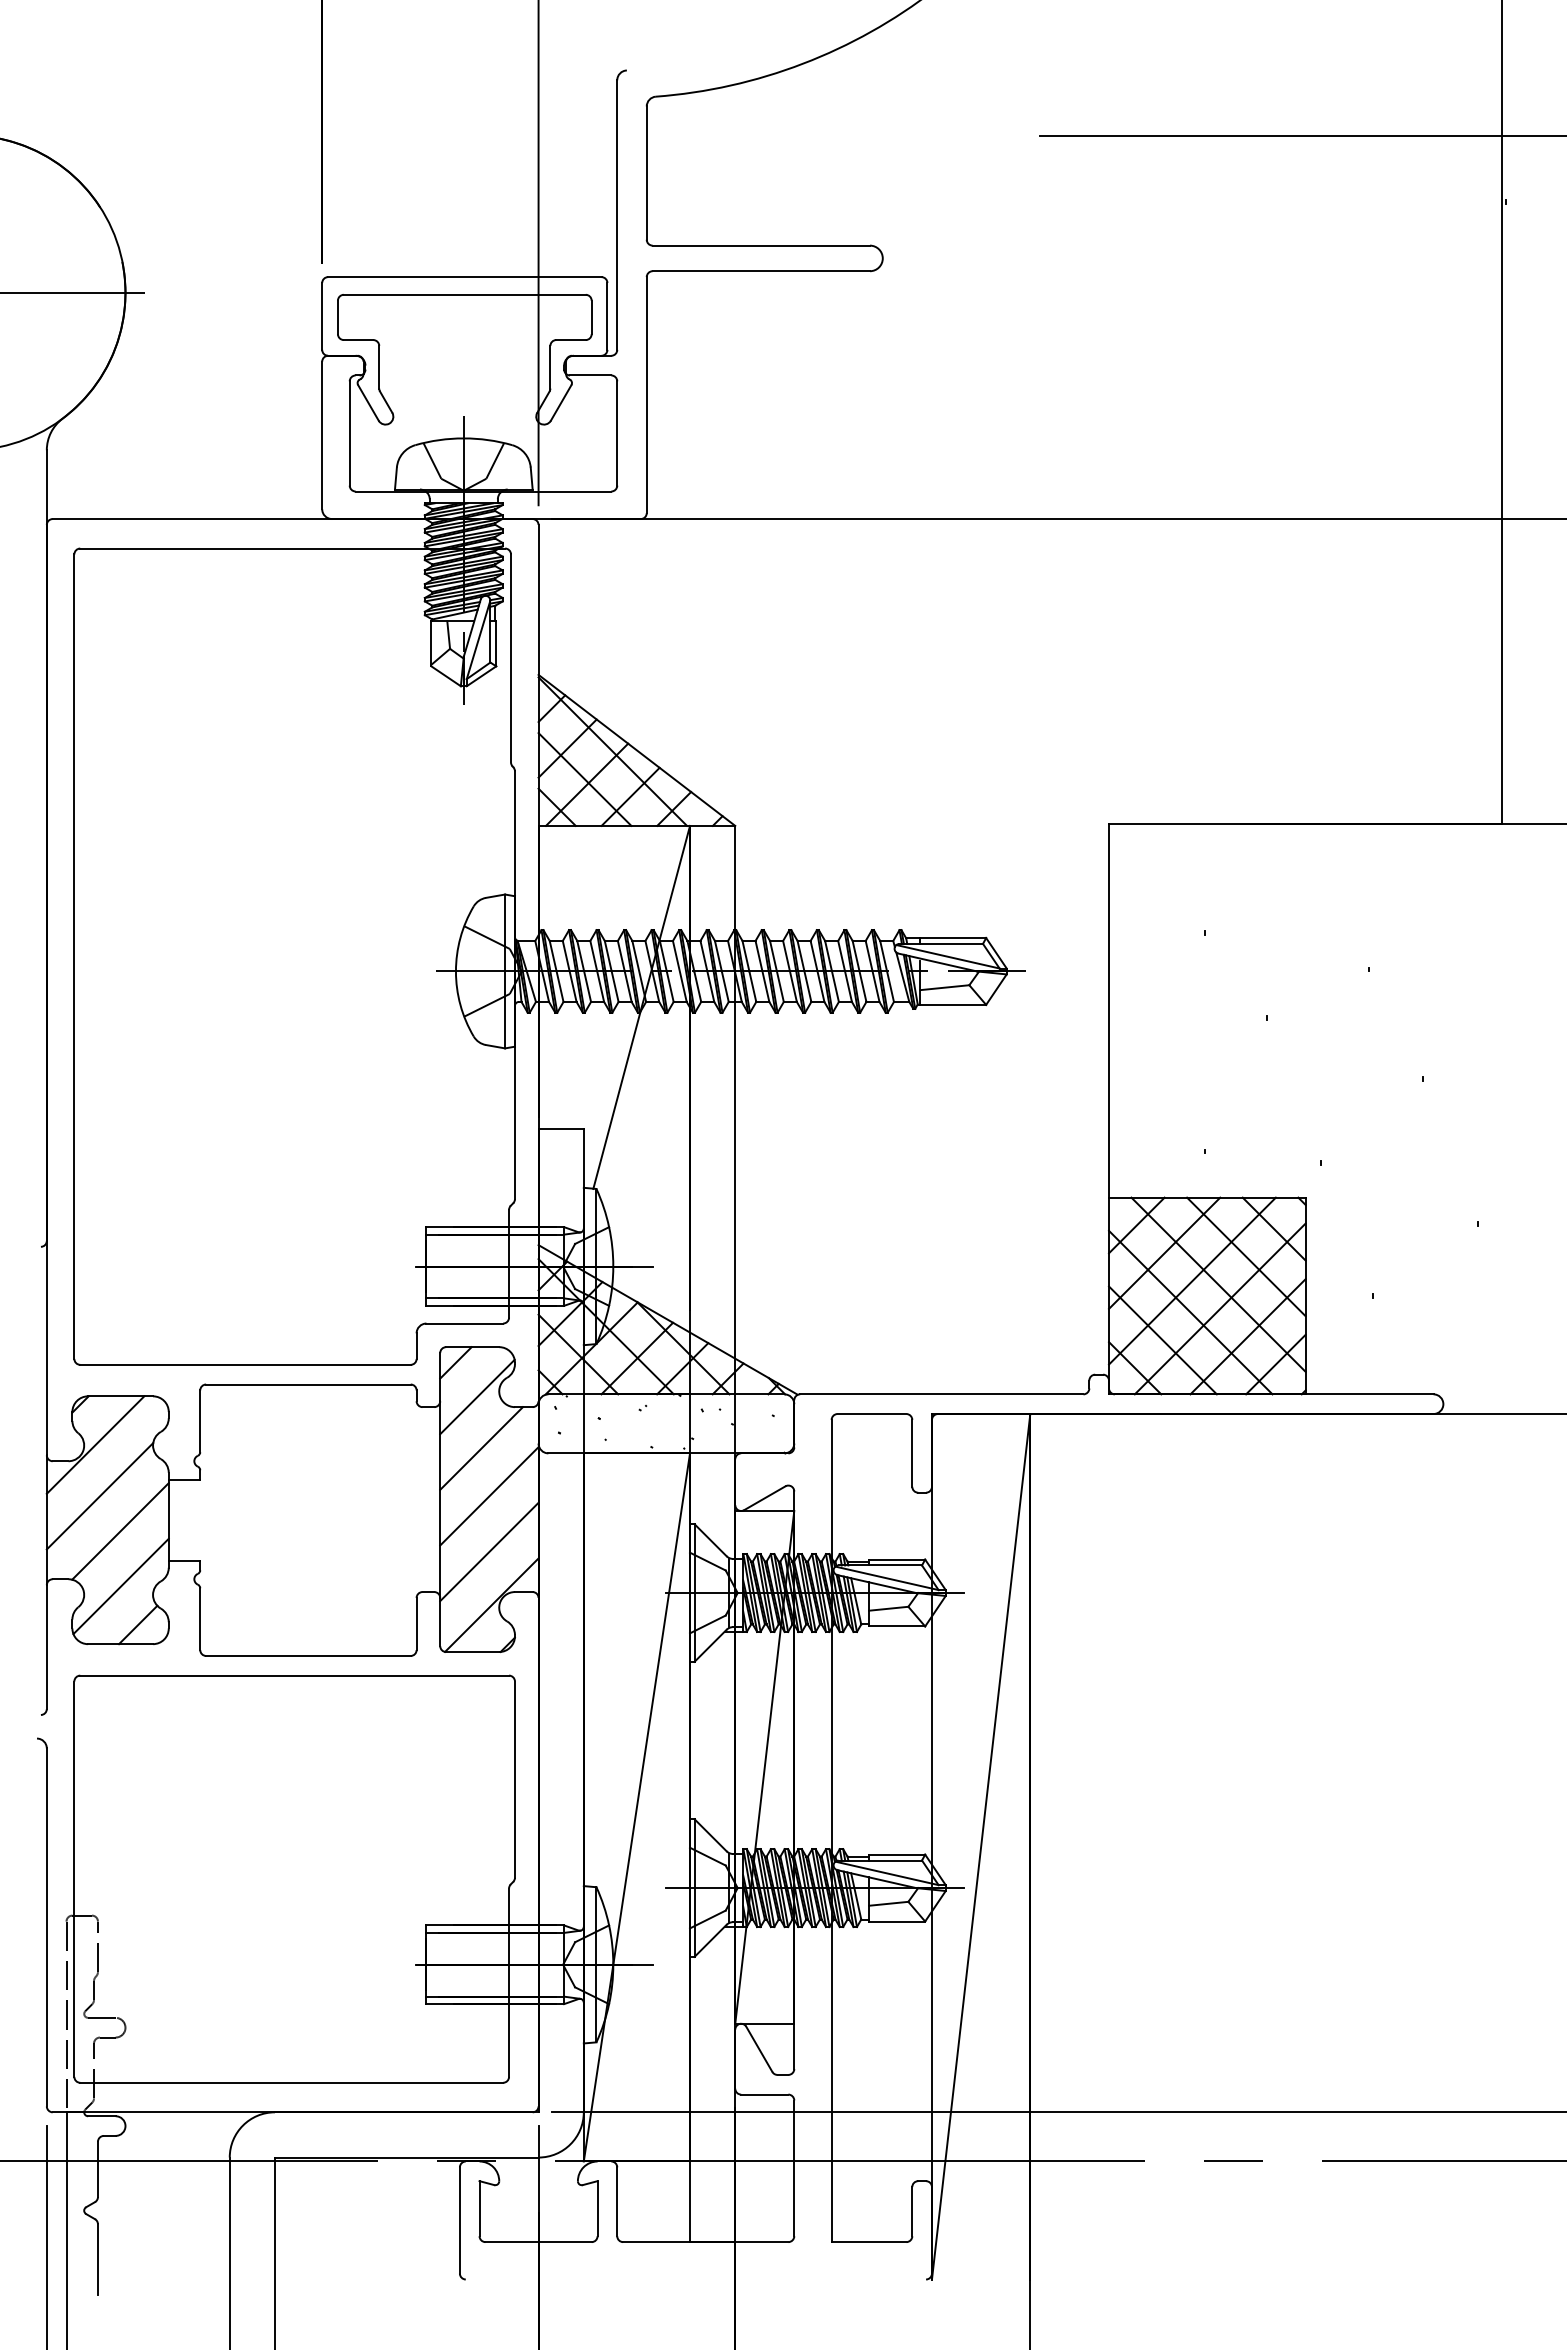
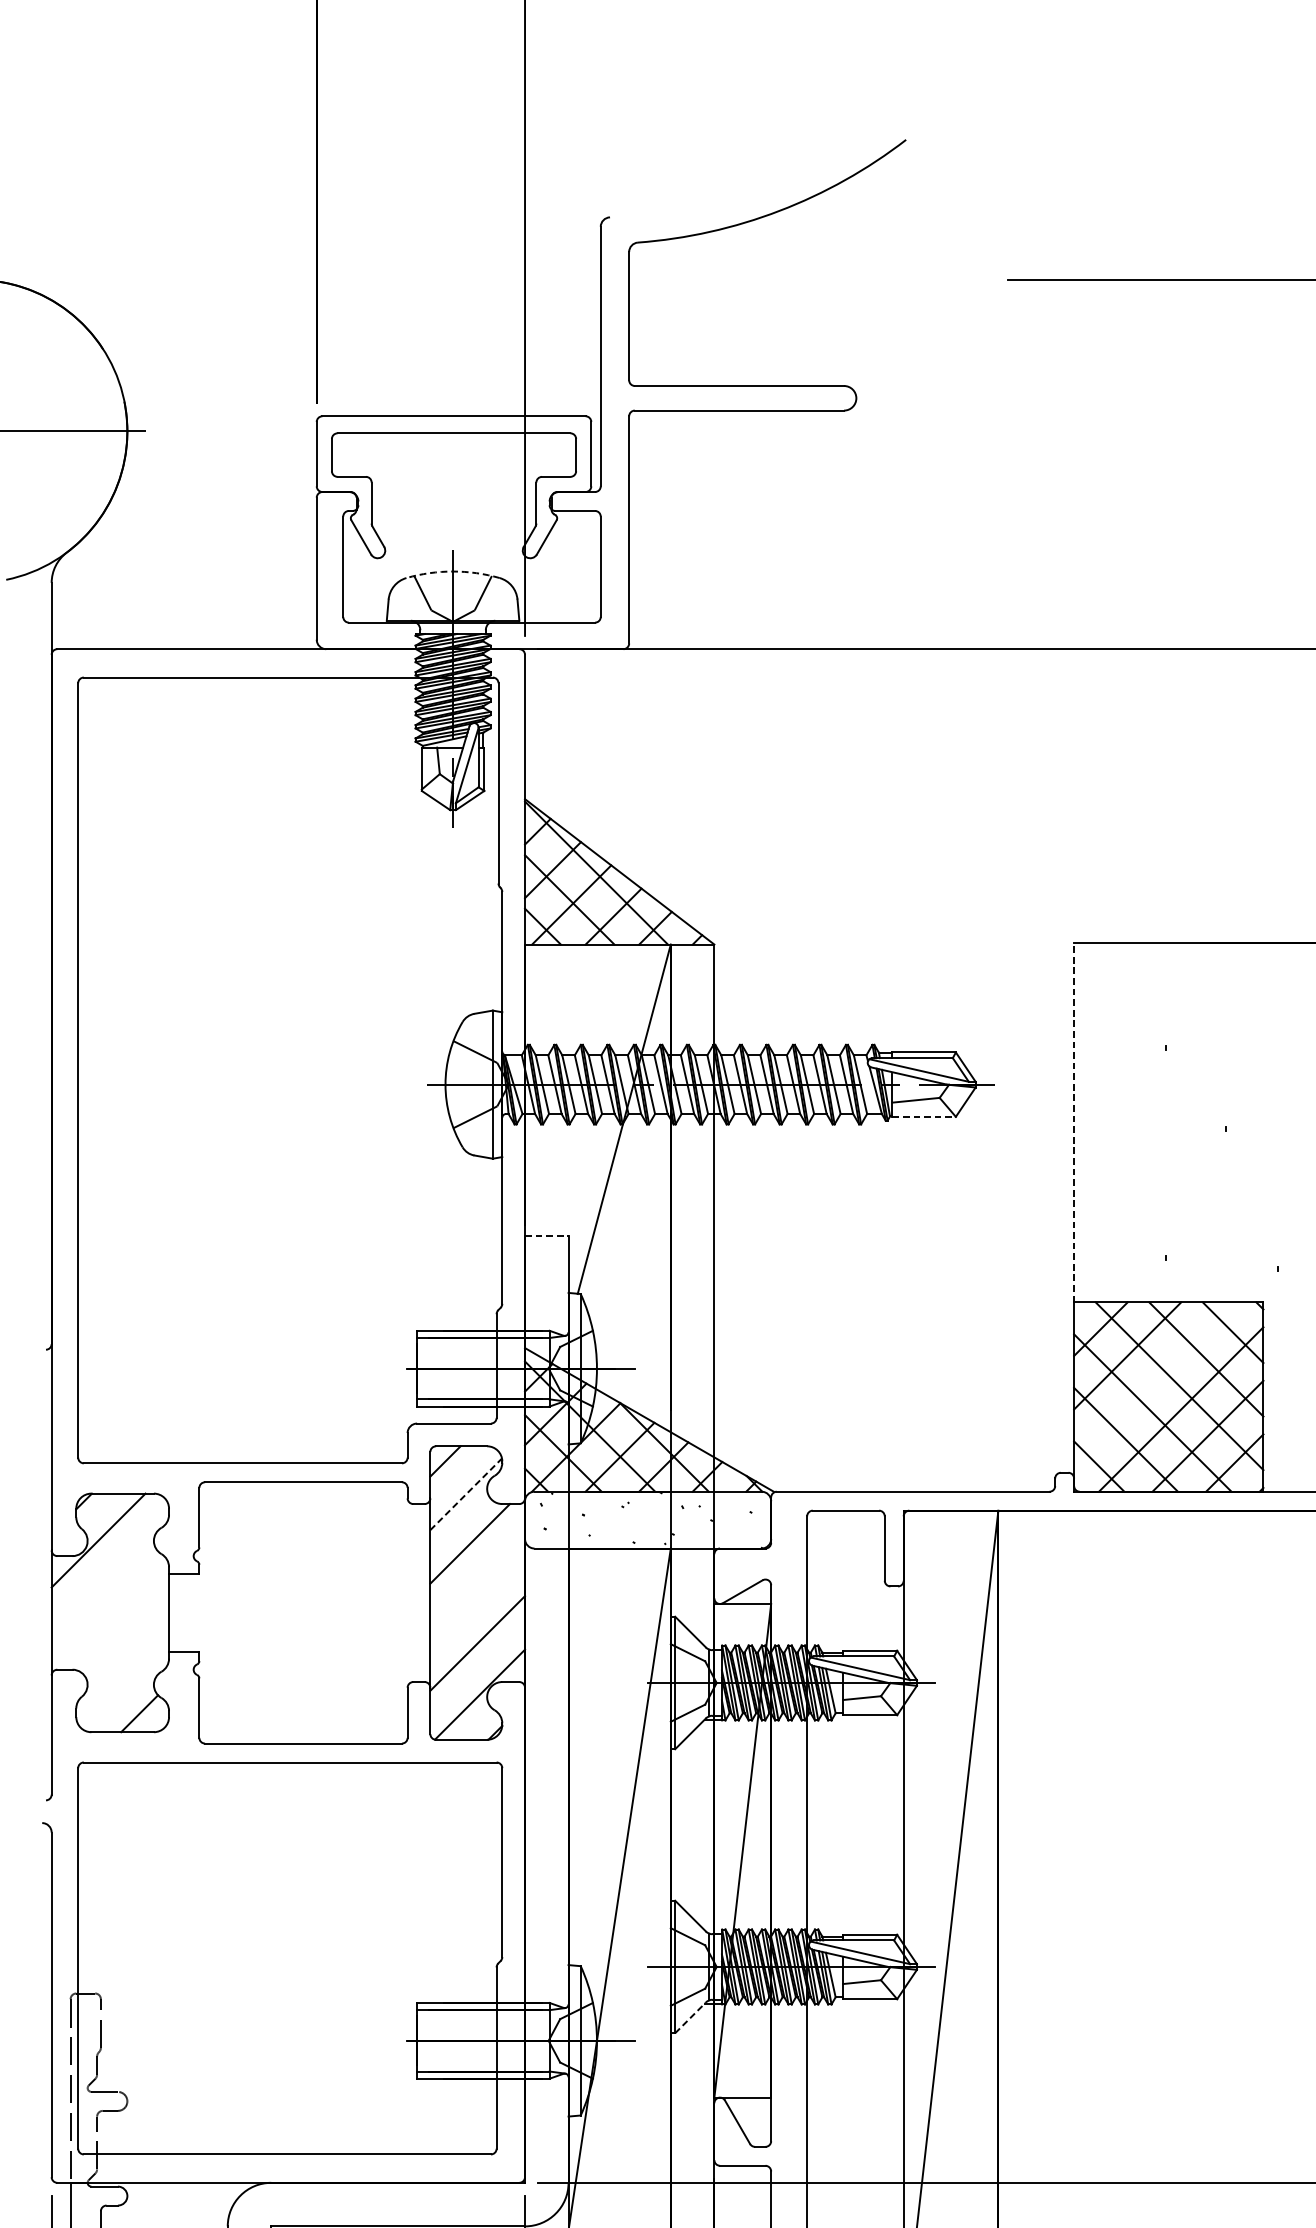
arc: (463, 438) -> (452, 571), solid -> dashed
line: (953, 1004) -> (924, 1116), solid -> dashed
line: (1109, 1010) -> (1074, 1122), solid -> dashed
line: (561, 1128) -> (547, 1235), solid -> dashed
line: (1192, 1280) -> (1154, 1382), removed
line: (477, 1397) -> (466, 1494), solid -> dashed
line: (99, 1496) -> (102, 1590), removed
line: (489, 1496) -> (477, 1590), removed
line: (120, 1531) -> (122, 1623), removed
line: (120, 1586) -> (122, 1676), removed
line: (710, 1940) -> (690, 2017), solid -> dashed

